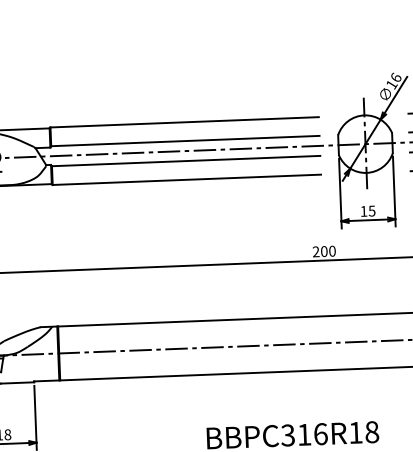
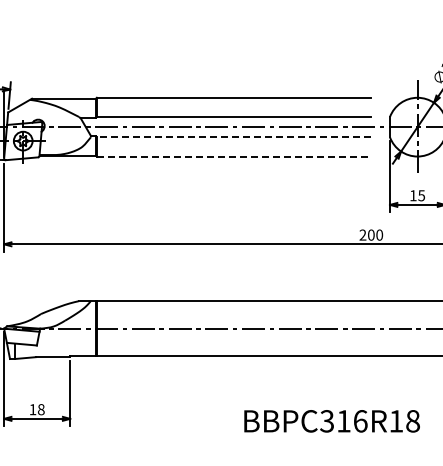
line: (185, 161) -> (233, 137), solid -> dashed
line: (187, 179) -> (234, 156), solid -> dashed

